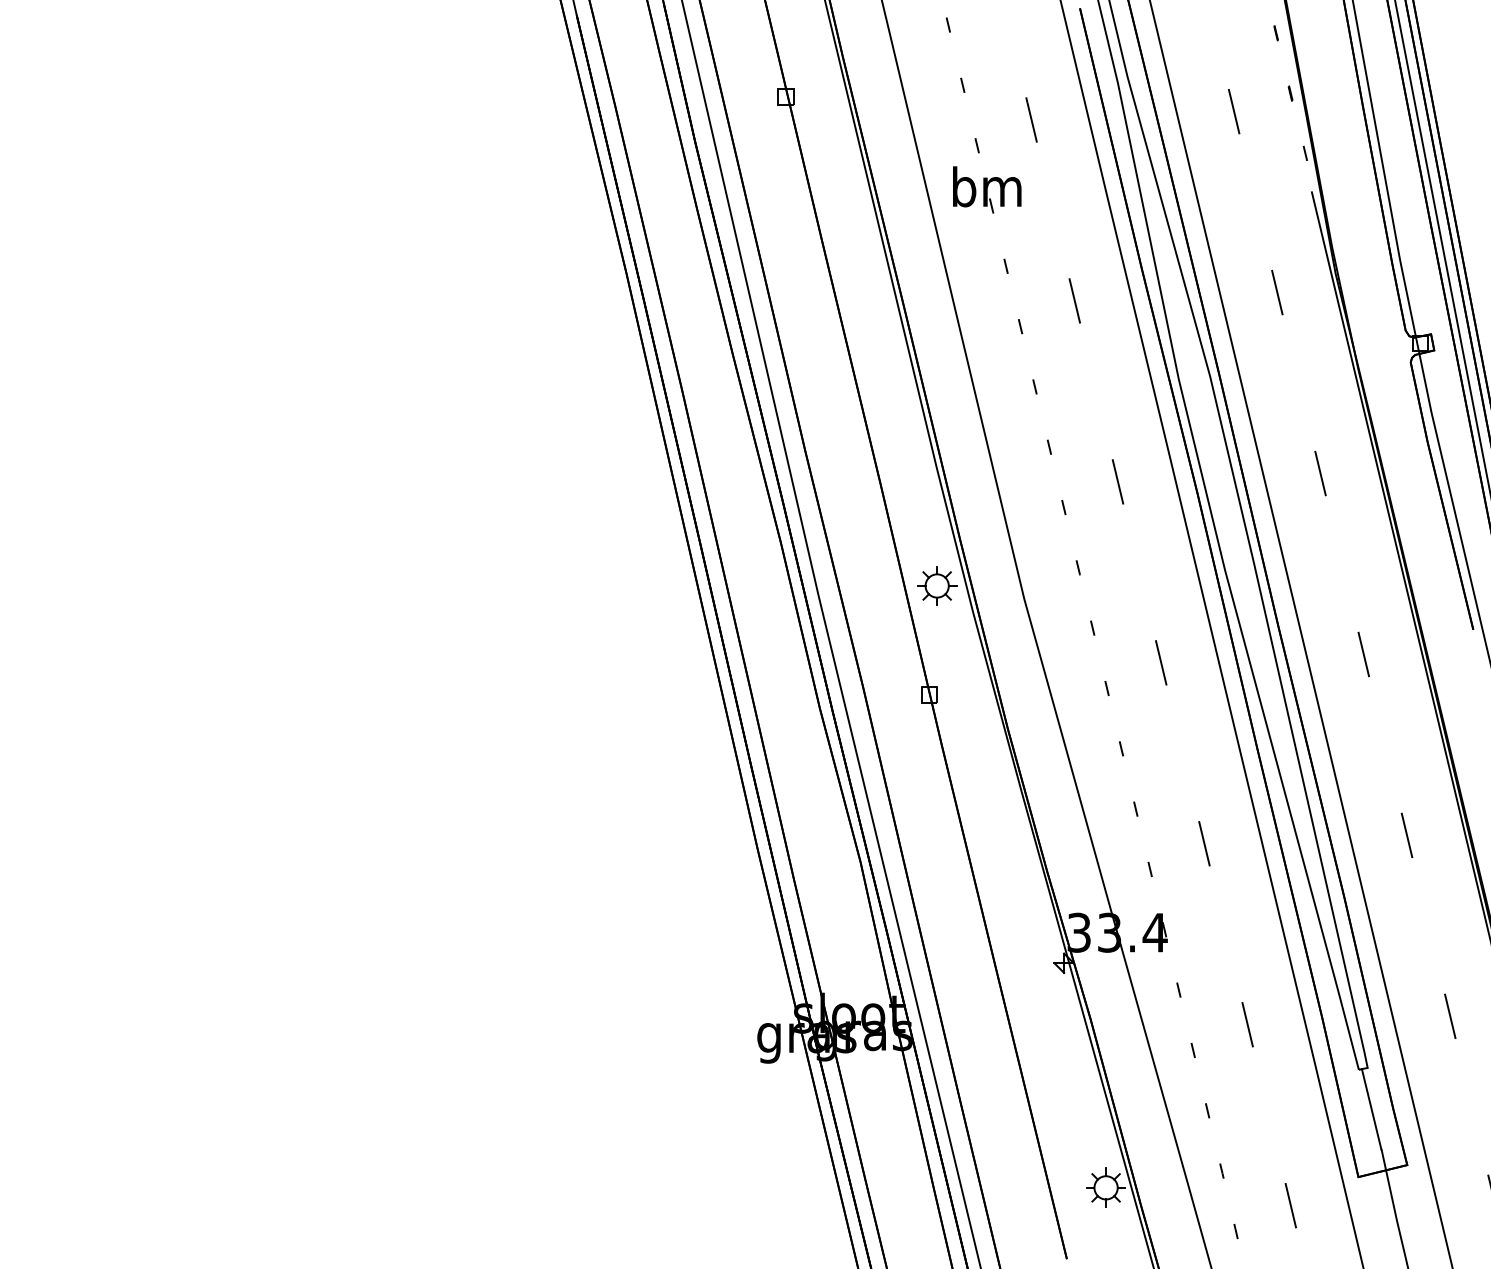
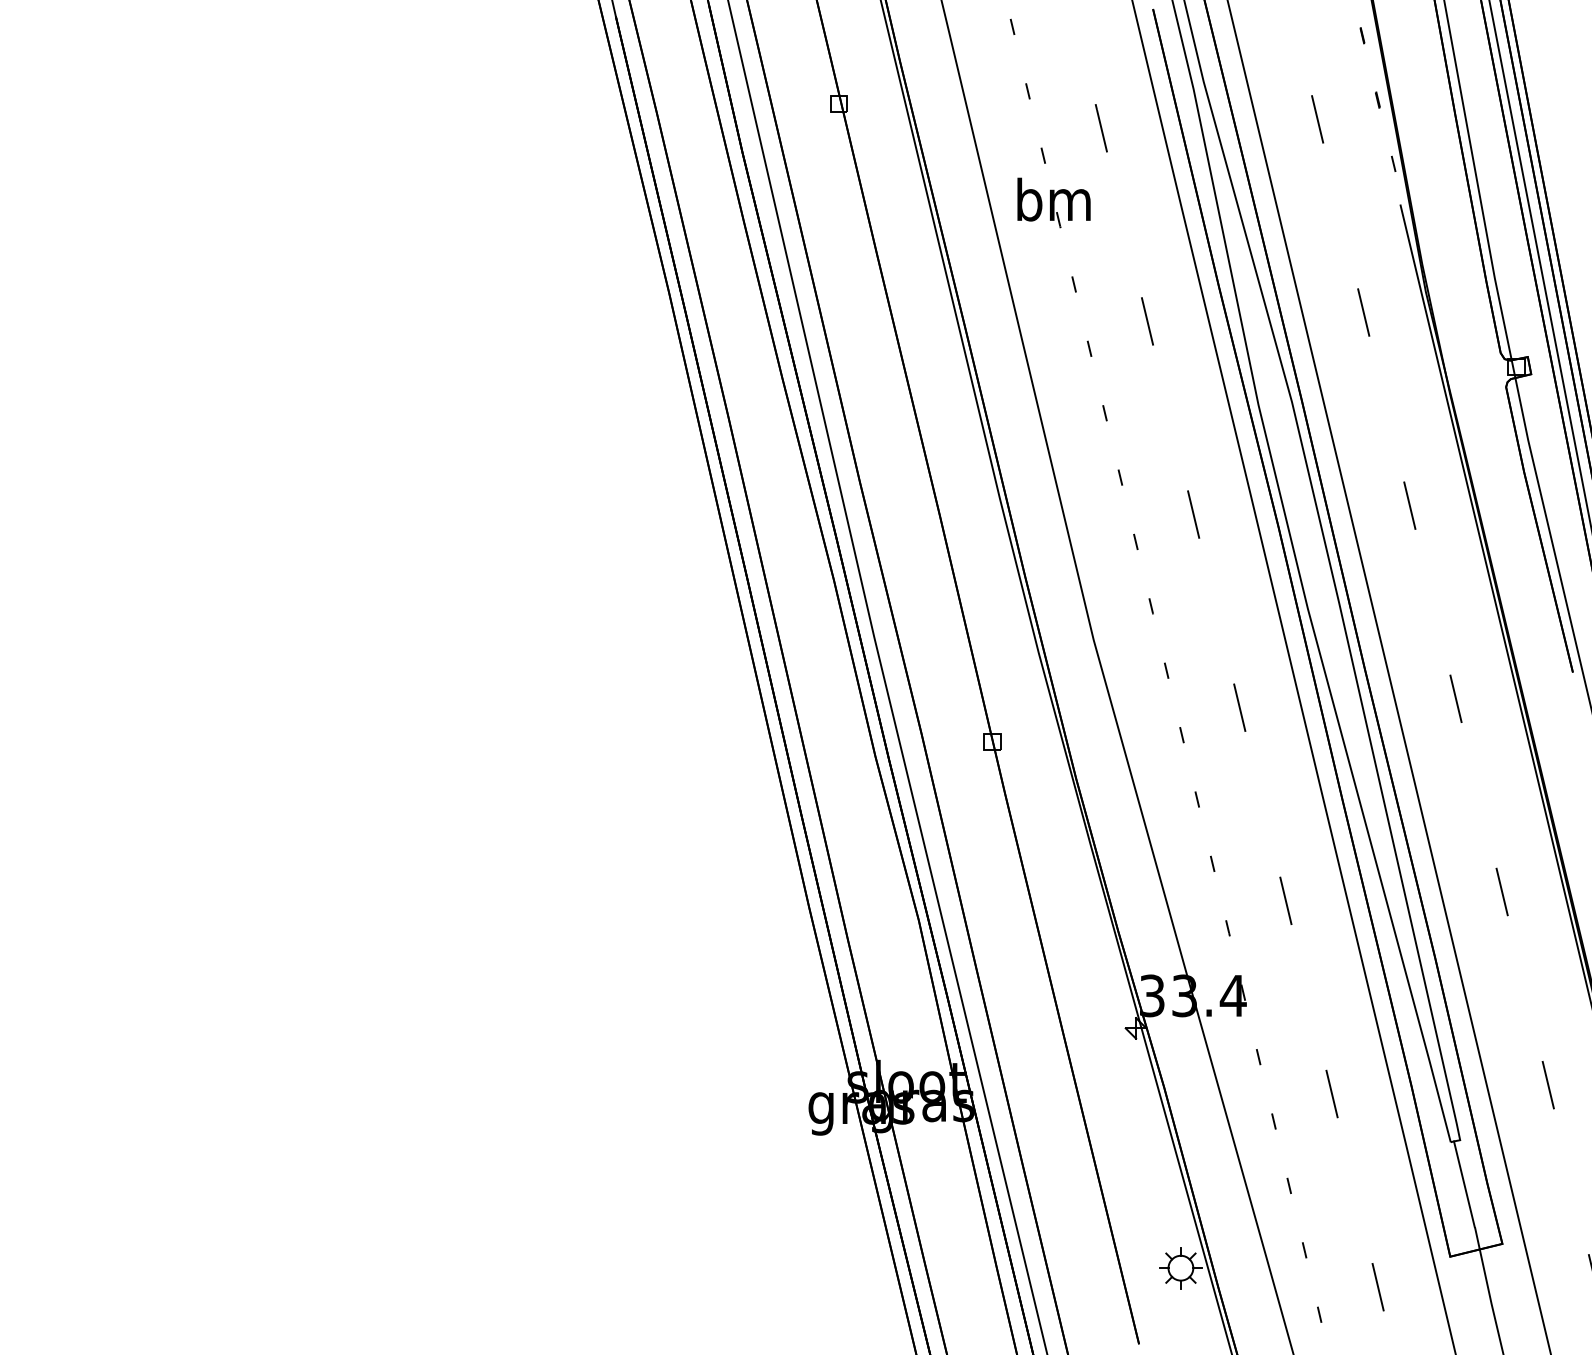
part: (937, 585) -> (1000, 625), removed

